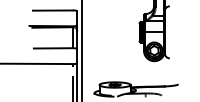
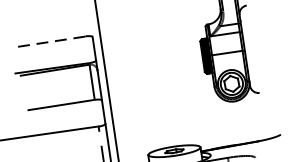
line: (53, 10) -> (52, 41), solid -> dashed

